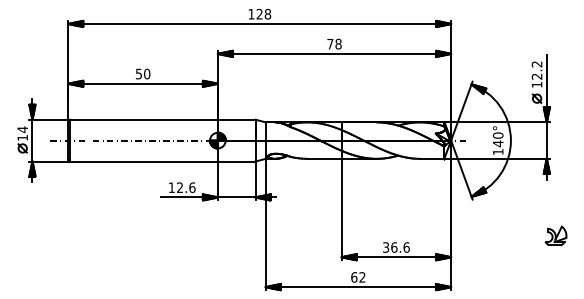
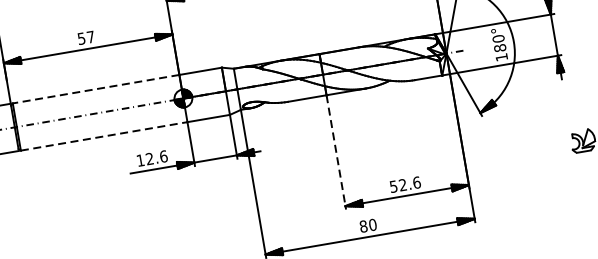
text: (147, 73) -> (91, 36), 50 -> 57
line: (144, 119) -> (96, 88), solid -> dashed
text: (497, 143) -> (499, 47), 140° -> 180°
line: (144, 161) -> (104, 136), solid -> dashed
line: (341, 209) -> (336, 152), solid -> dashed
text: (390, 247) -> (398, 185), 36.6 -> 52.6
text: (358, 277) -> (368, 225), 62 -> 80

